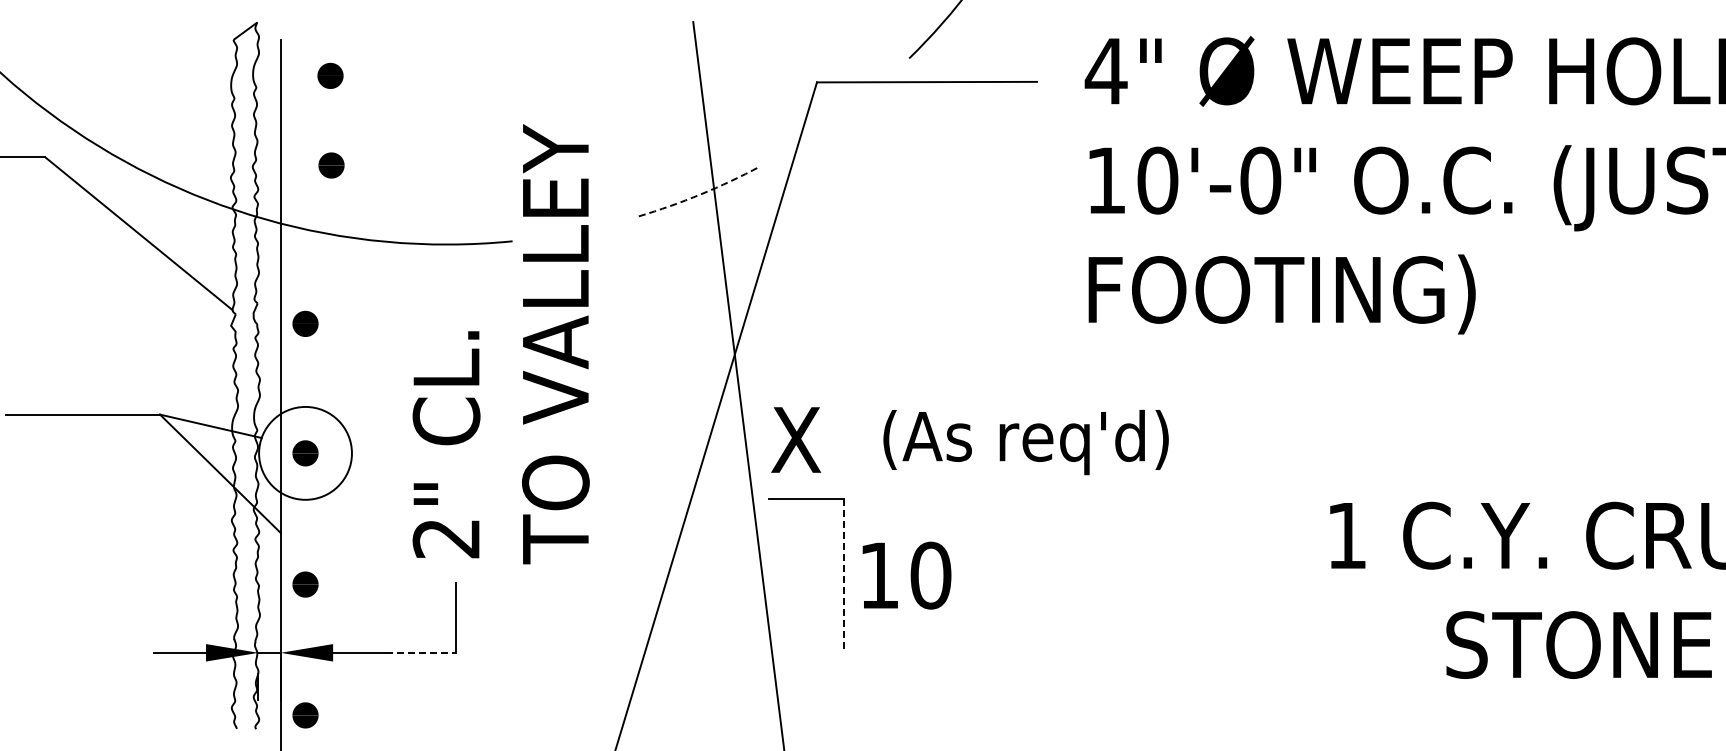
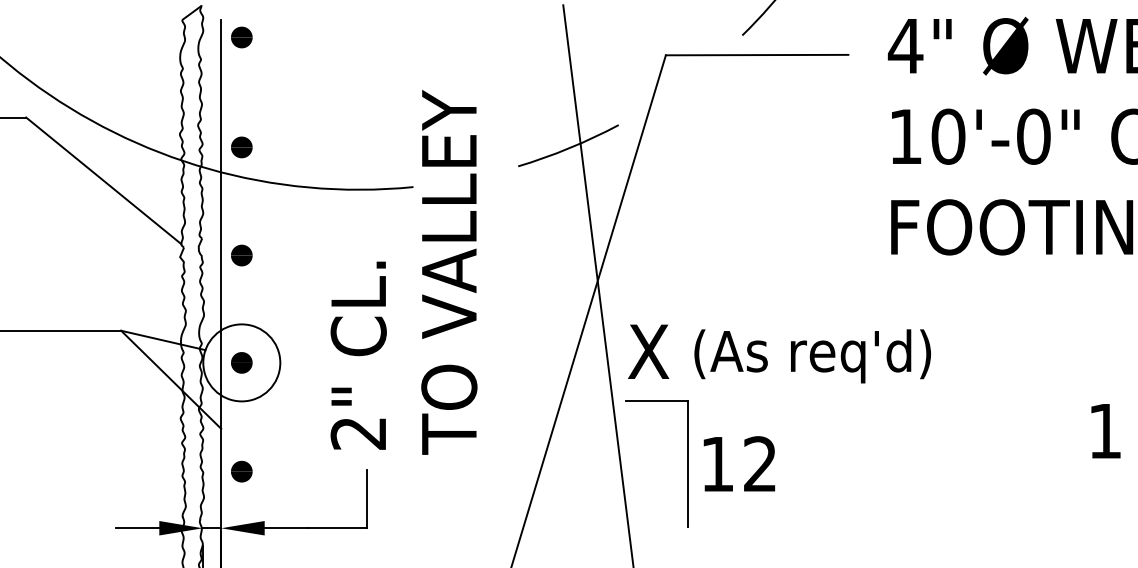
part: (330, 75) -> (241, 37), moved
part: (331, 165) -> (241, 147), moved
arc: (700, 194) -> (569, 148), dashed -> solid
text: (1025, 442) -> (812, 356), moved
line: (843, 575) -> (687, 464), dashed -> solid
text: (930, 575) -> (759, 464), 10 -> 12
line: (421, 652) -> (337, 527), dashed -> solid

